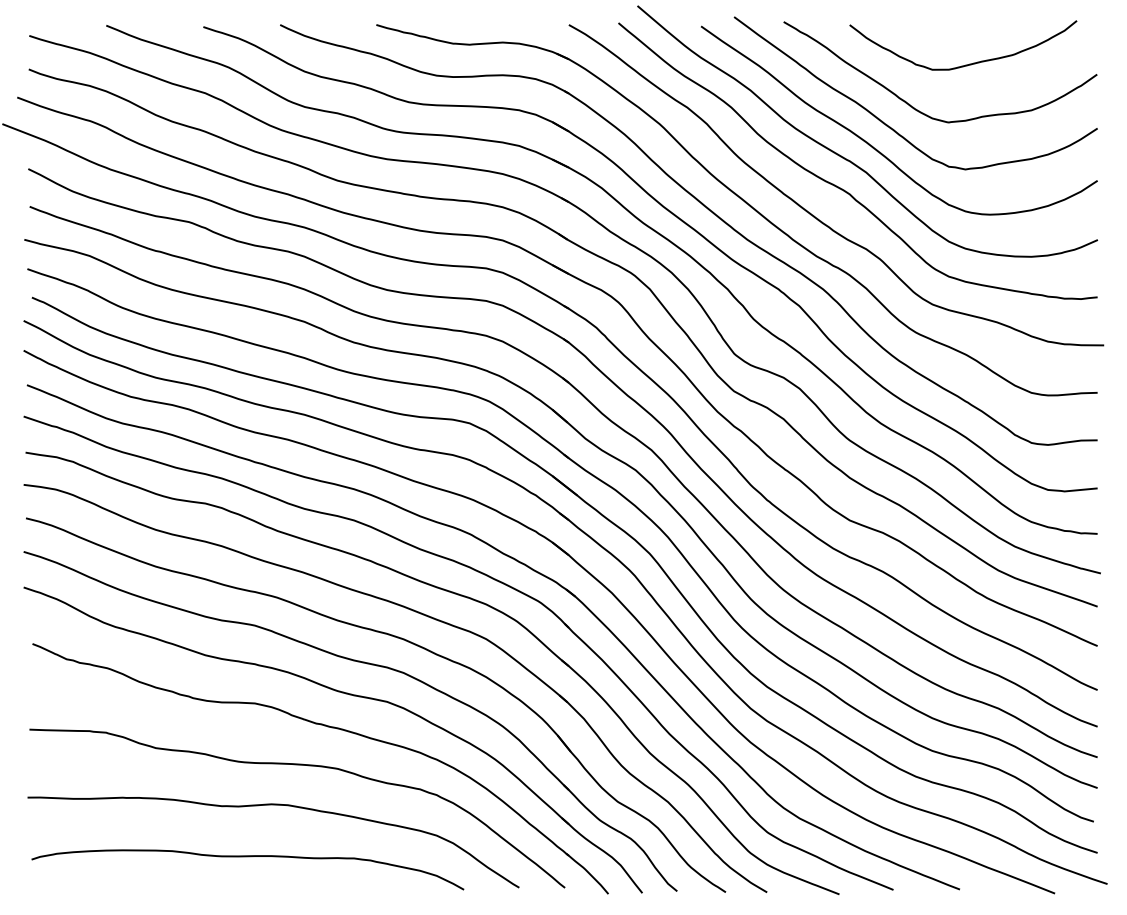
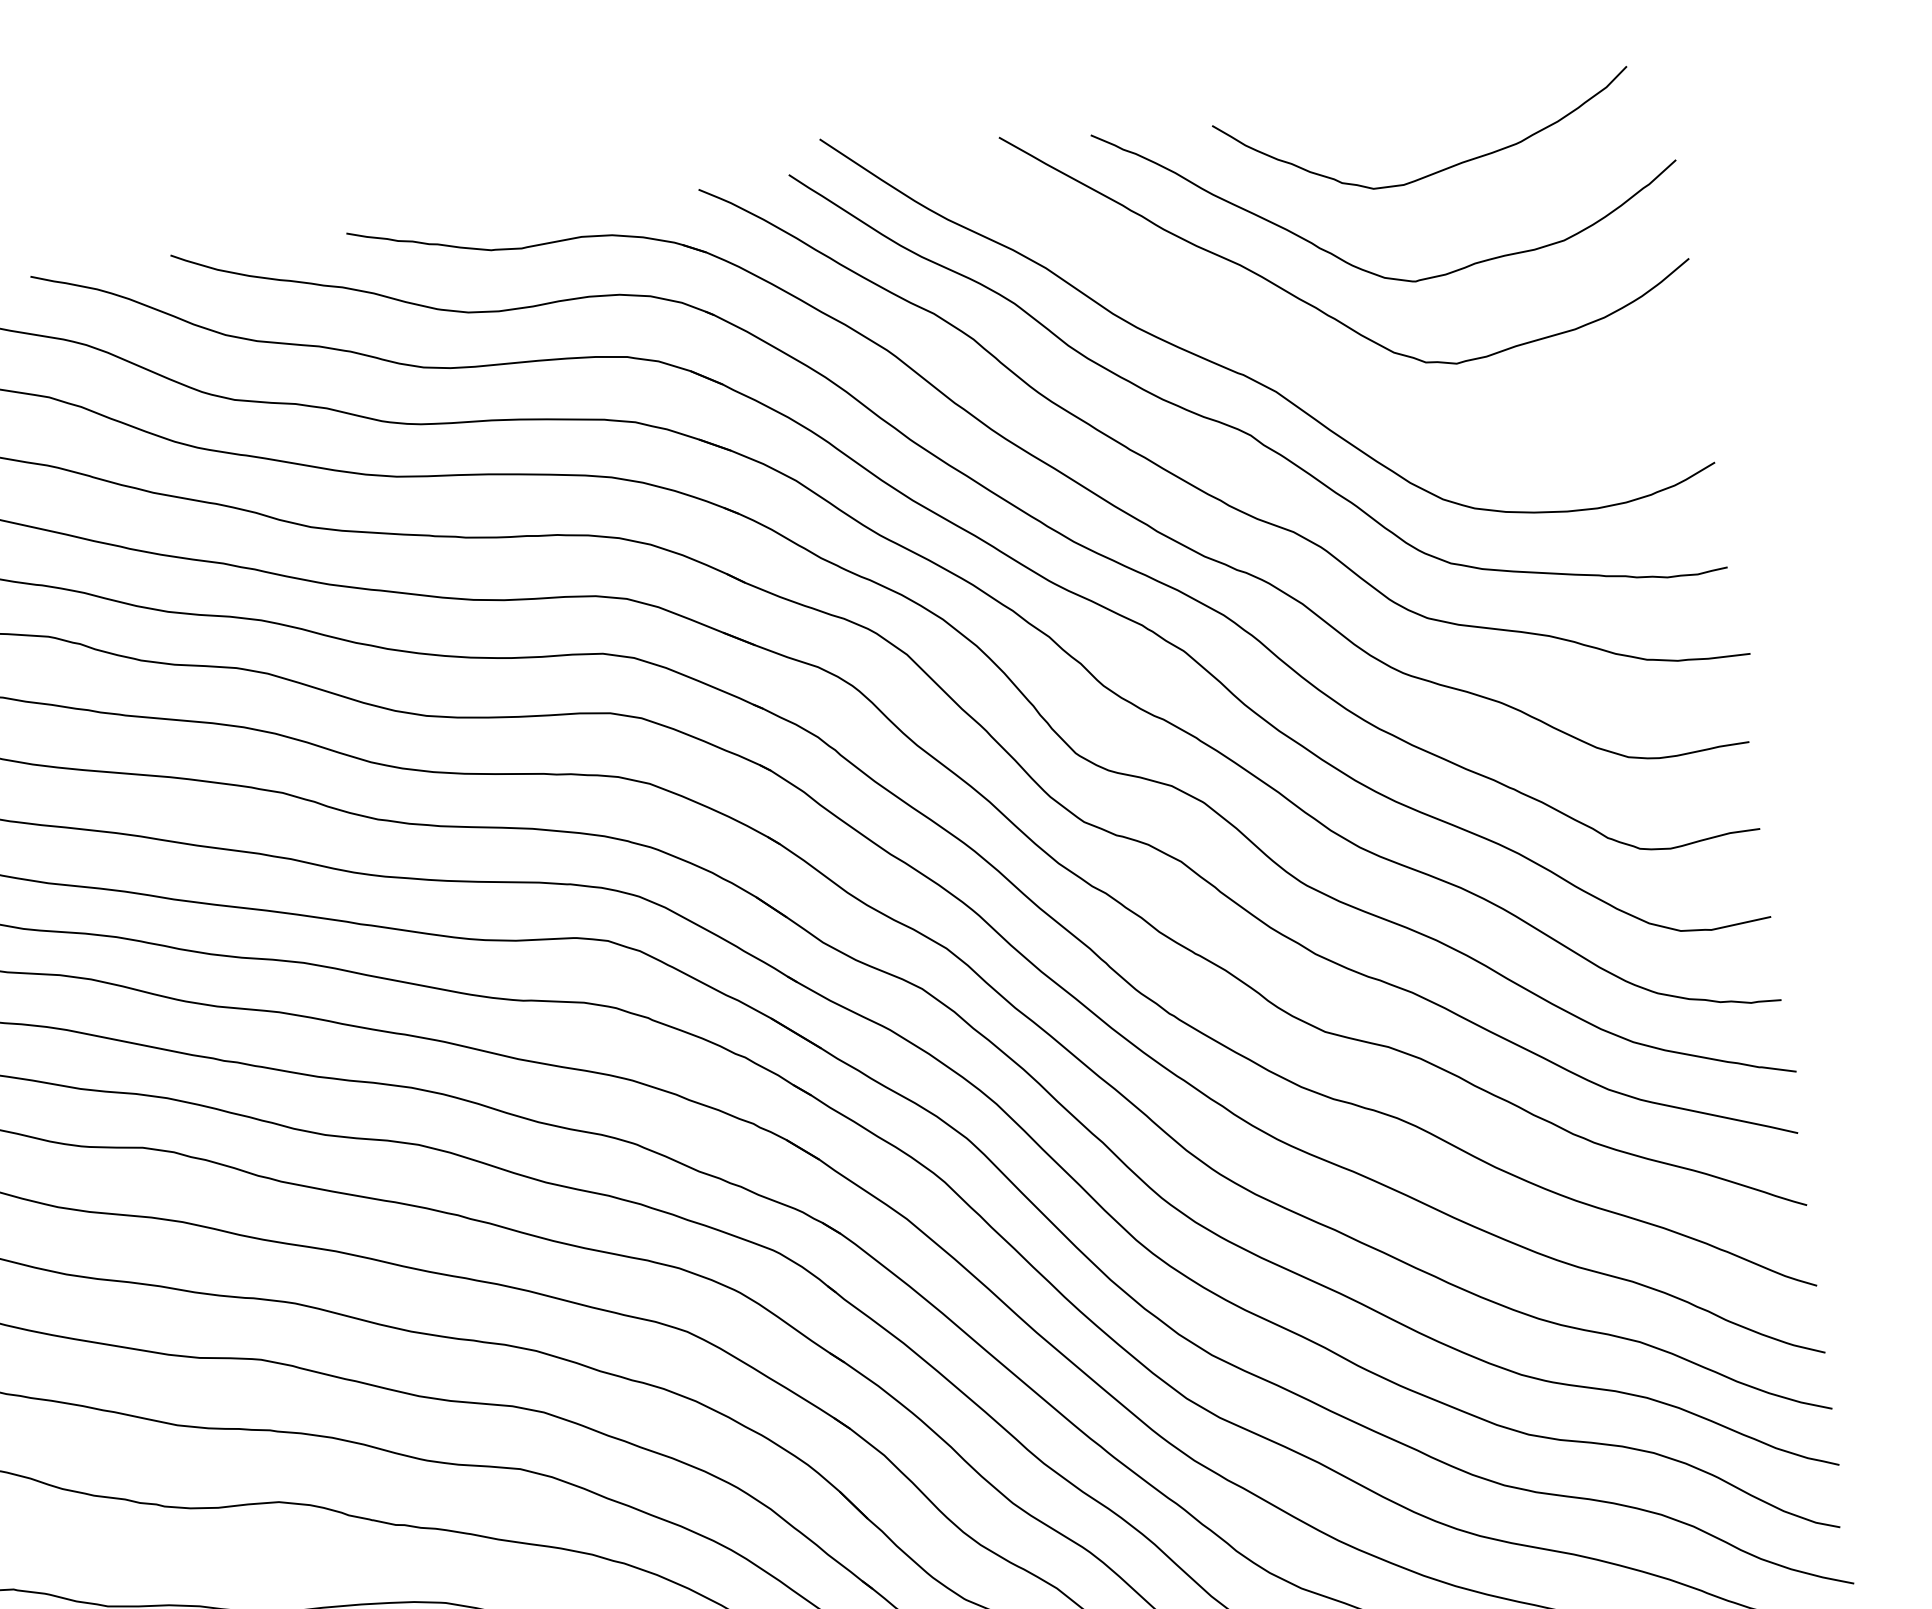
curve: (876, 148) -> (1289, 345), removed

